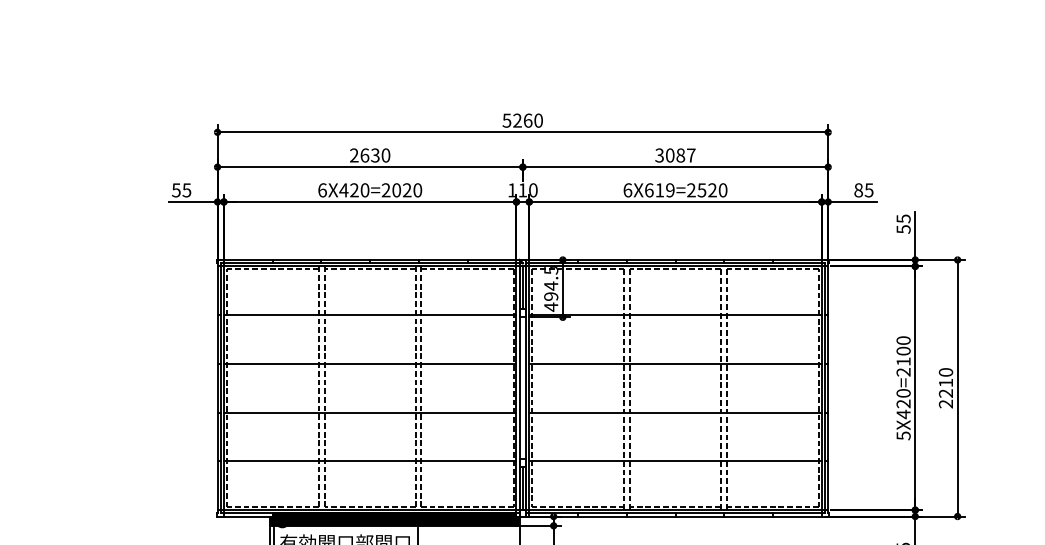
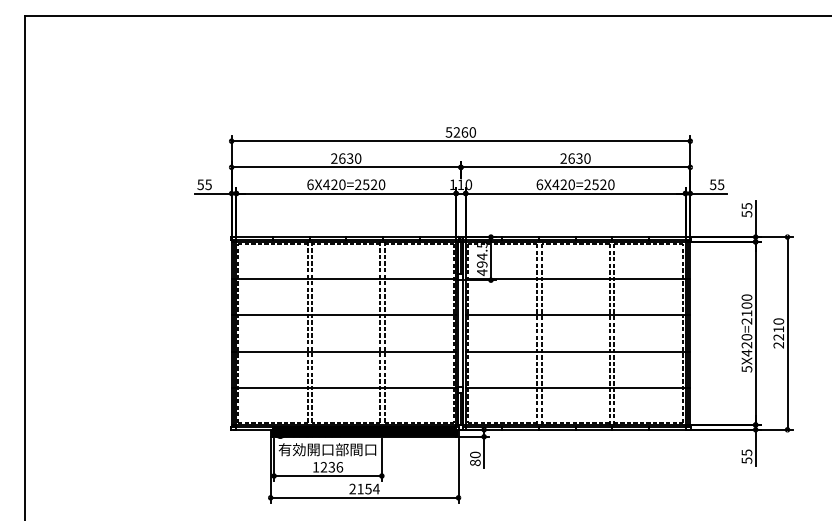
text: (675, 155) -> (575, 158), 3087 -> 2630
text: (395, 189) -> (365, 184), 6X420=2020 -> 6X420=2520
text: (659, 189) -> (563, 184), 6X619=2520 -> 6X420=2520
text: (857, 189) -> (712, 184), 85 -> 55

